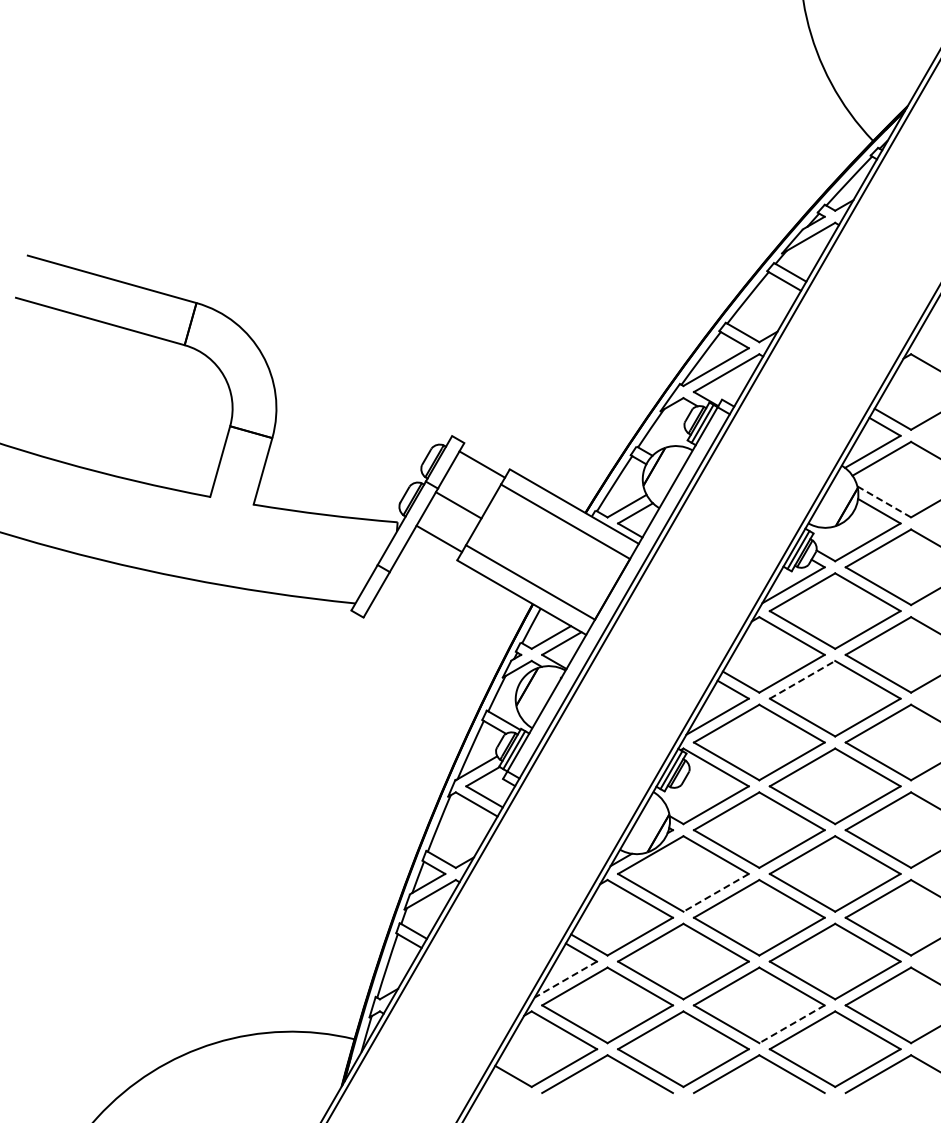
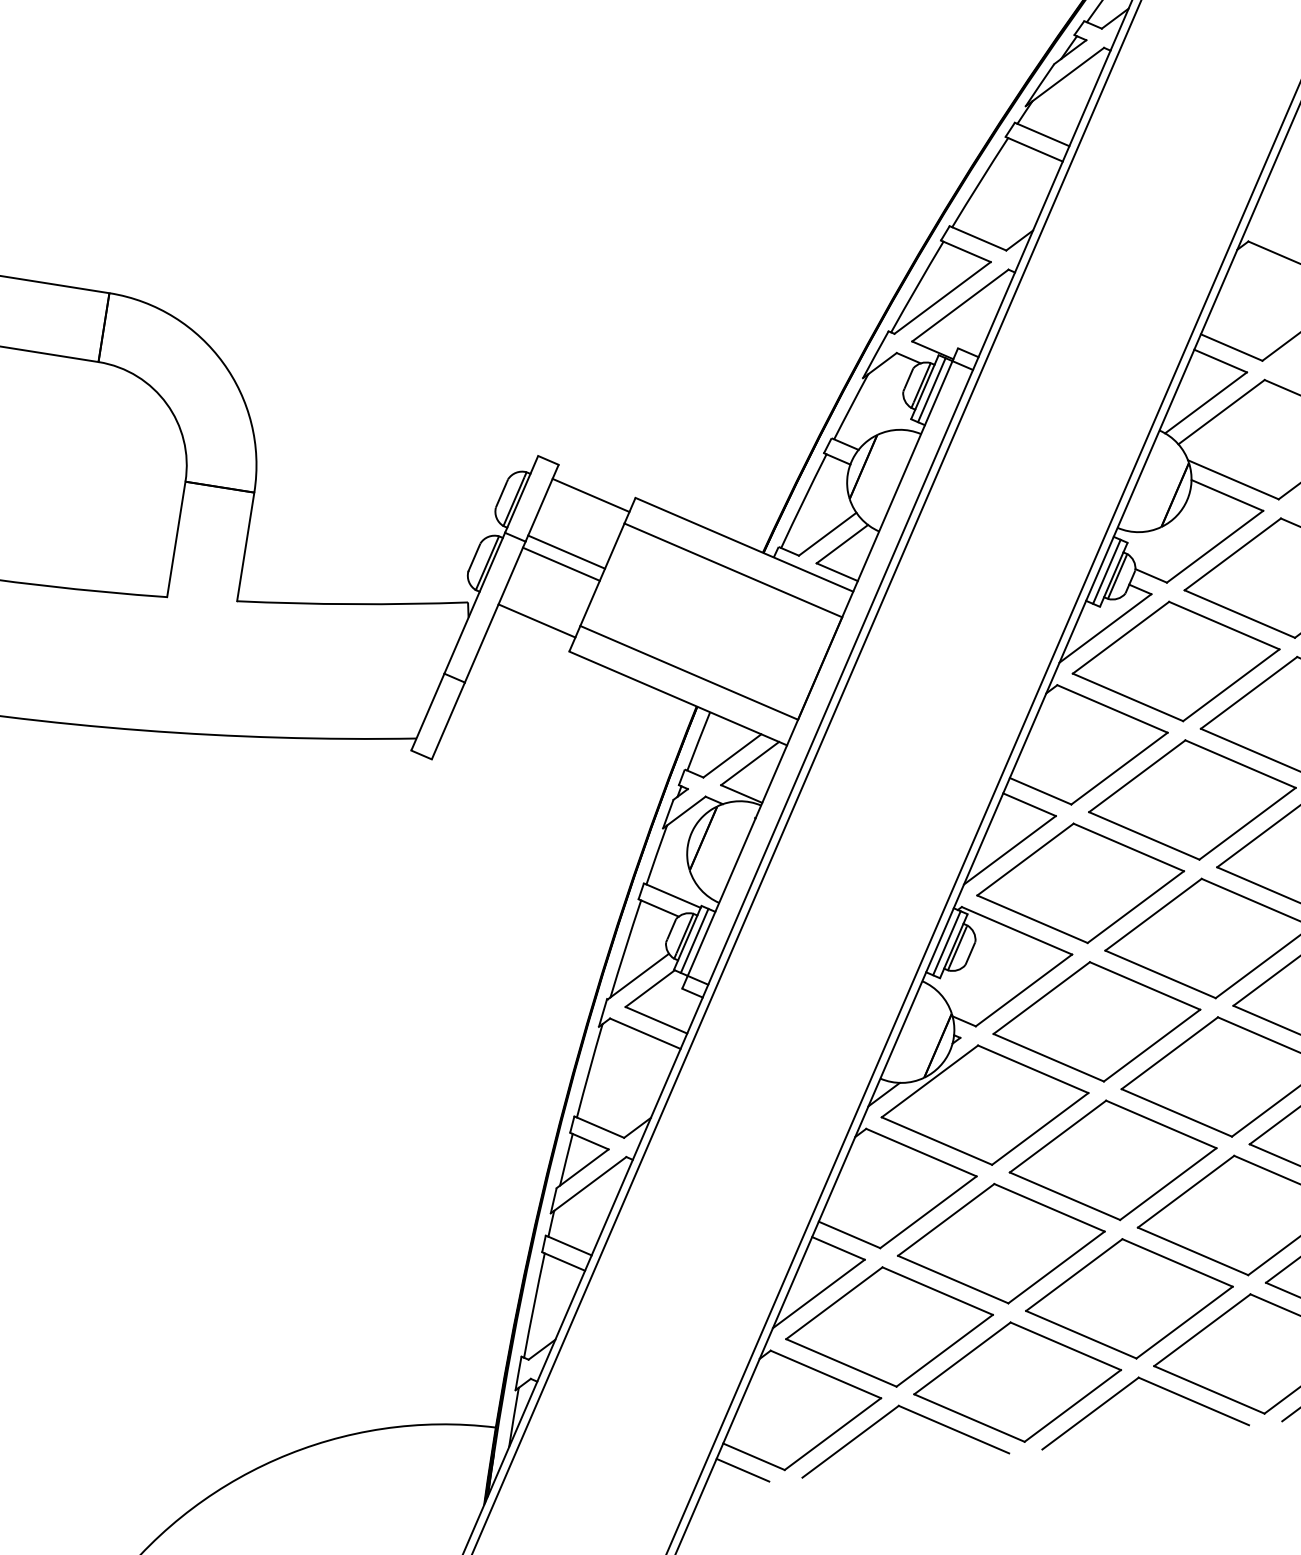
line: (462, 498) -> (566, 552), added
line: (883, 501) -> (1232, 479), dashed -> solid
line: (802, 679) -> (1137, 775), dashed -> solid
line: (716, 892) -> (1040, 1128), dashed -> solid
line: (565, 979) -> (818, 1293), dashed -> solid
line: (792, 1024) -> (1185, 1322), dashed -> solid
line: (505, 1084) -> (742, 1471), added

